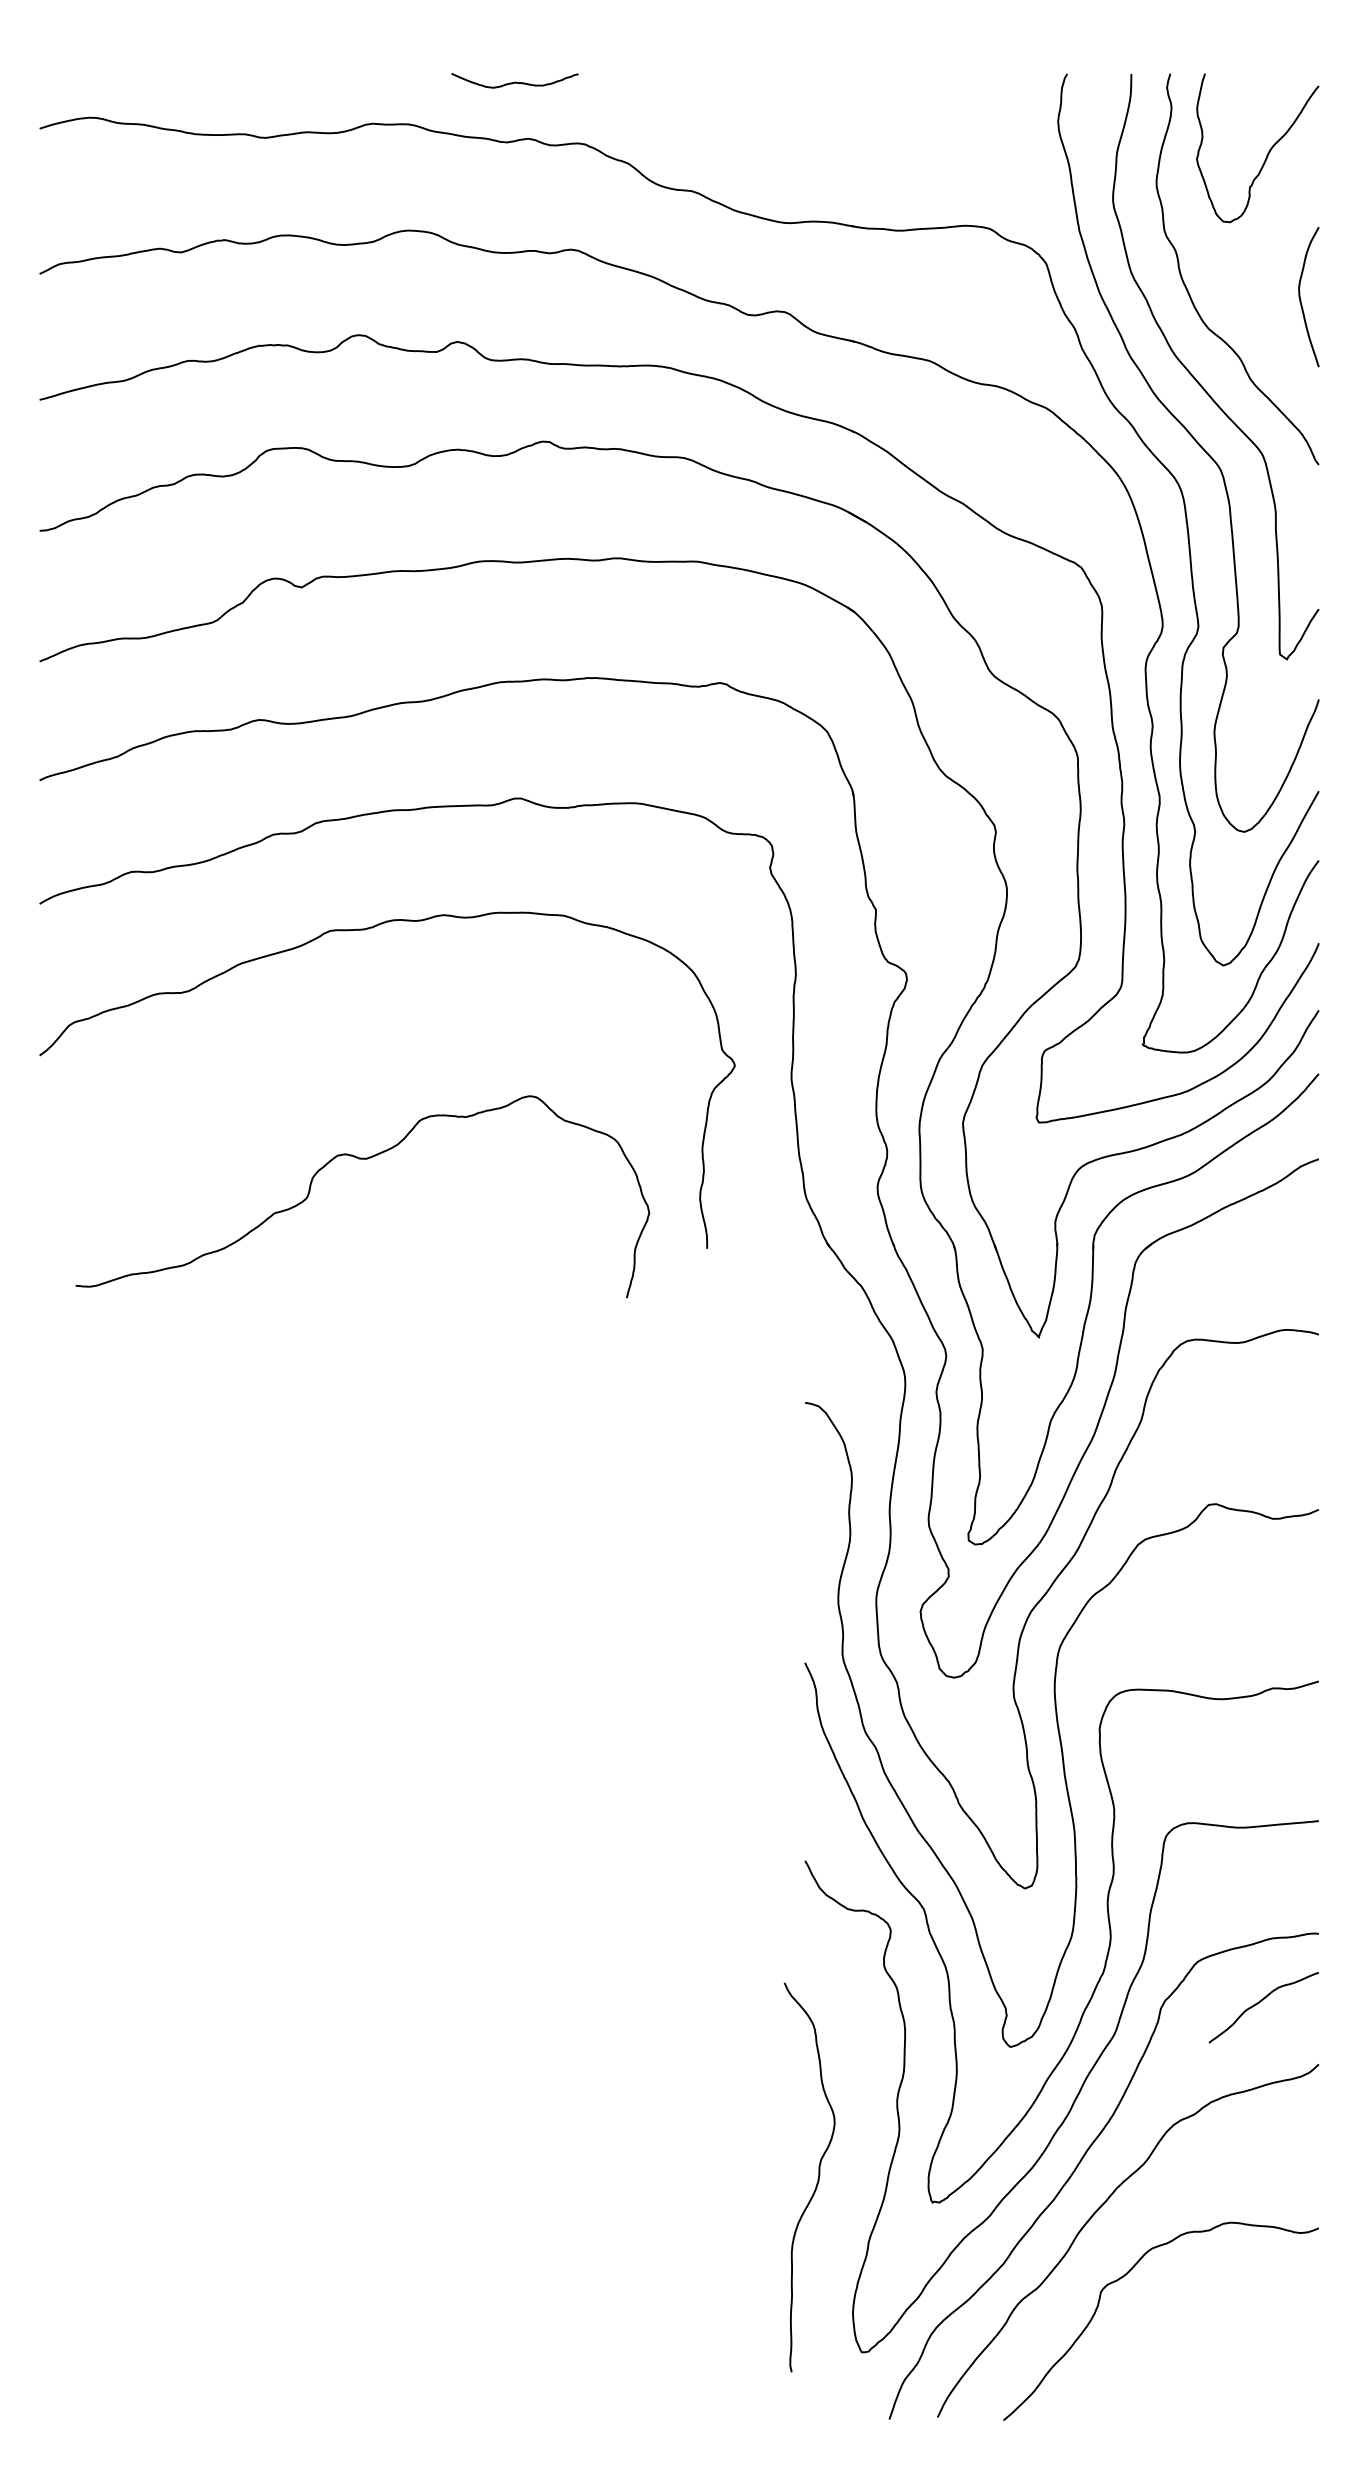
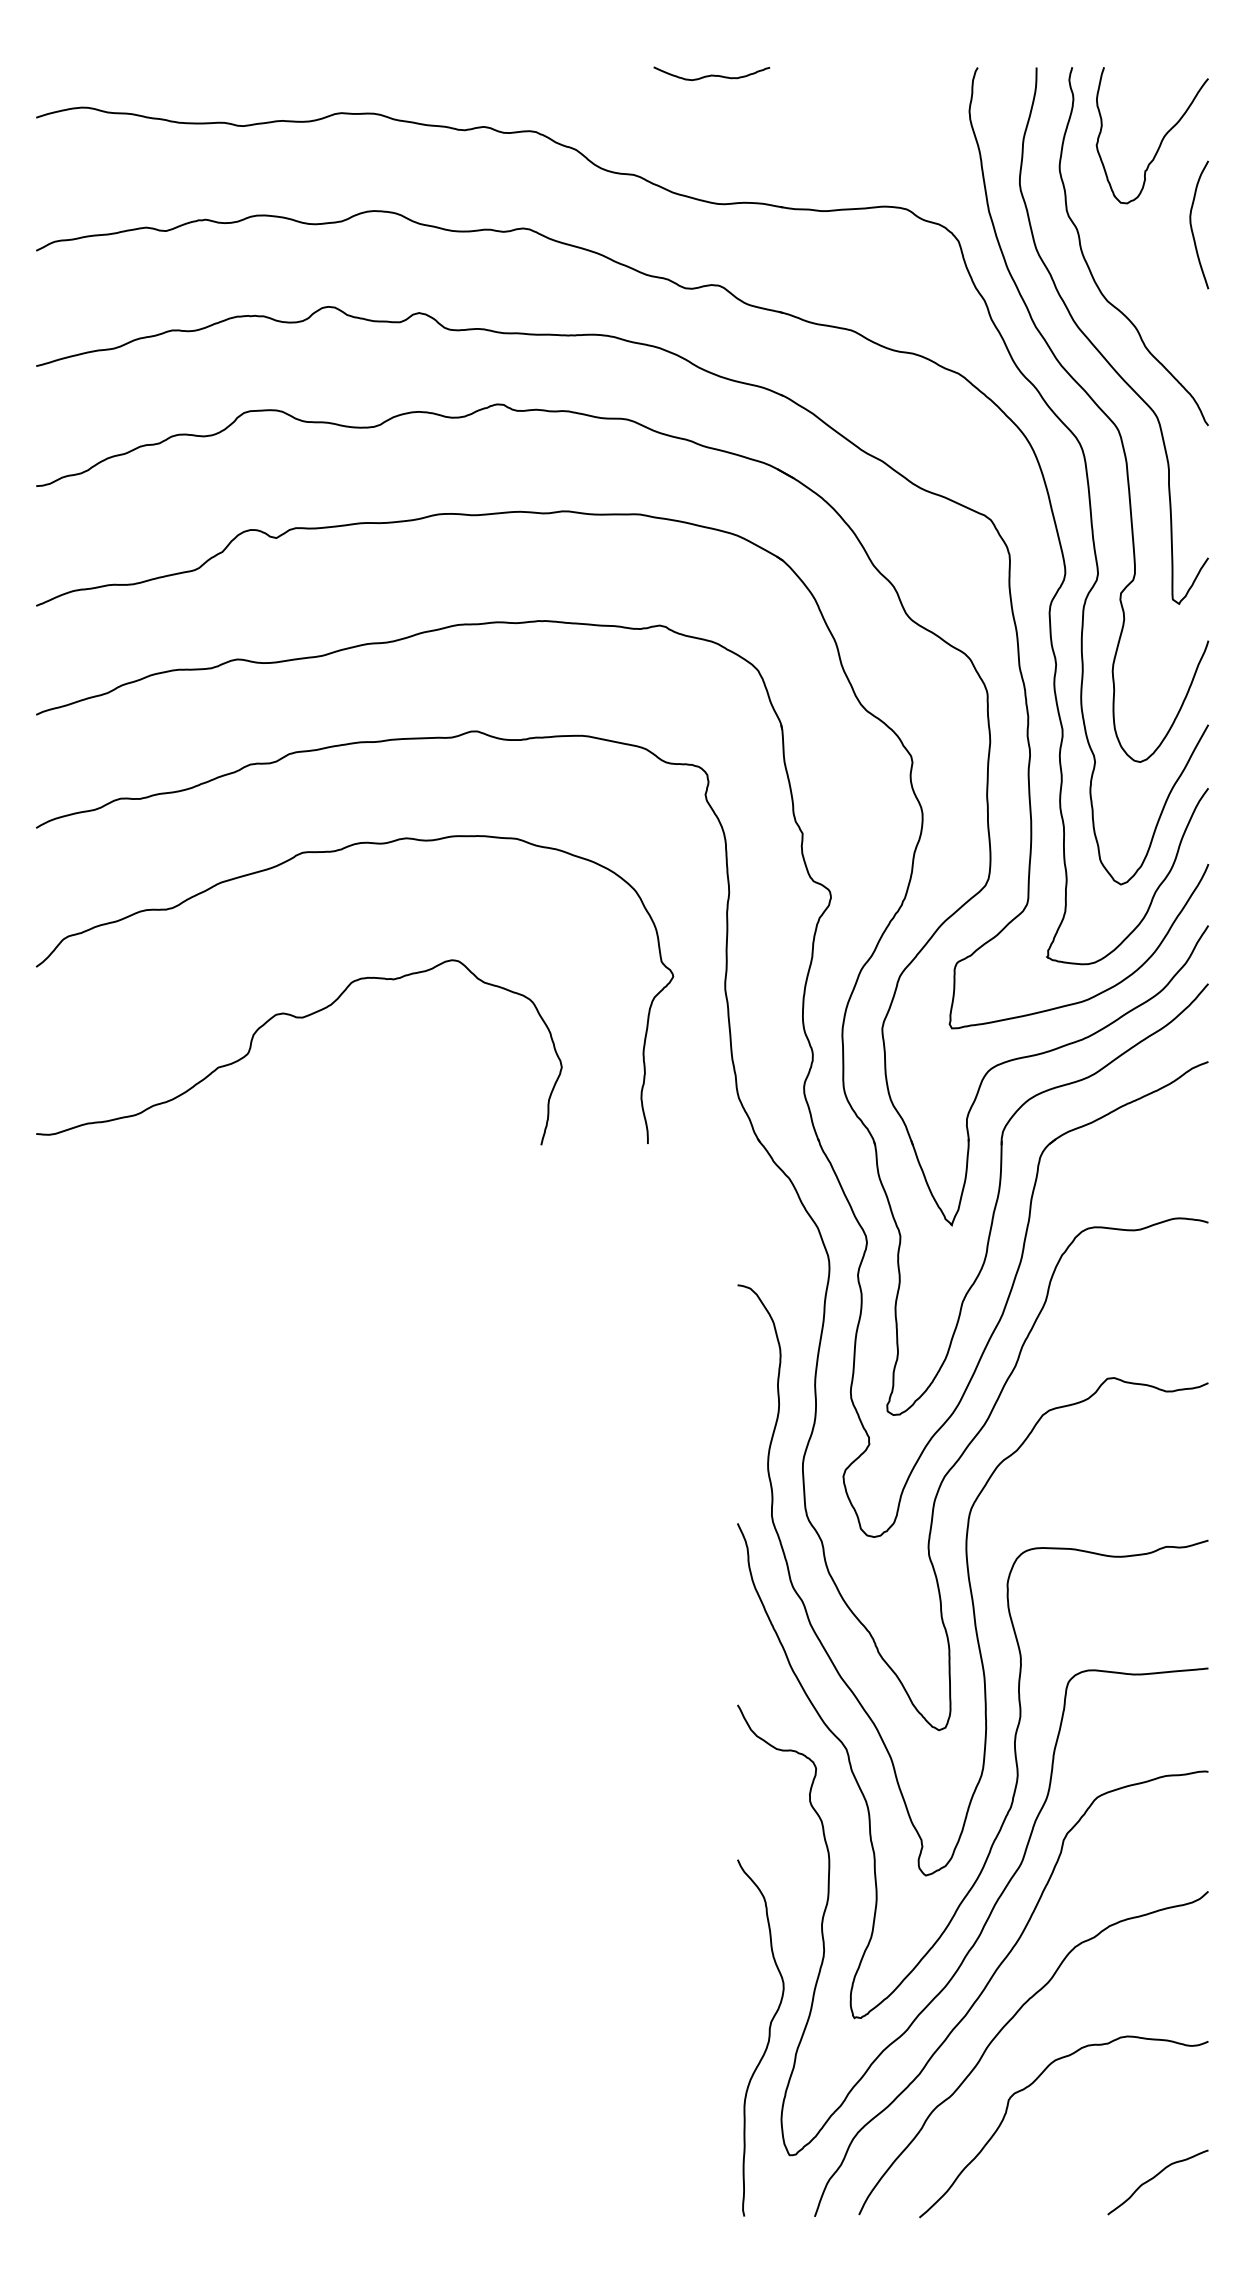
curve: (514, 81) -> (711, 74), moved
curve: (1301, 299) -> (1192, 227), moved
curve: (362, 1159) -> (299, 1018), moved
curve: (1260, 2003) -> (1154, 2178), moved
curve: (818, 2176) -> (768, 2037), moved

